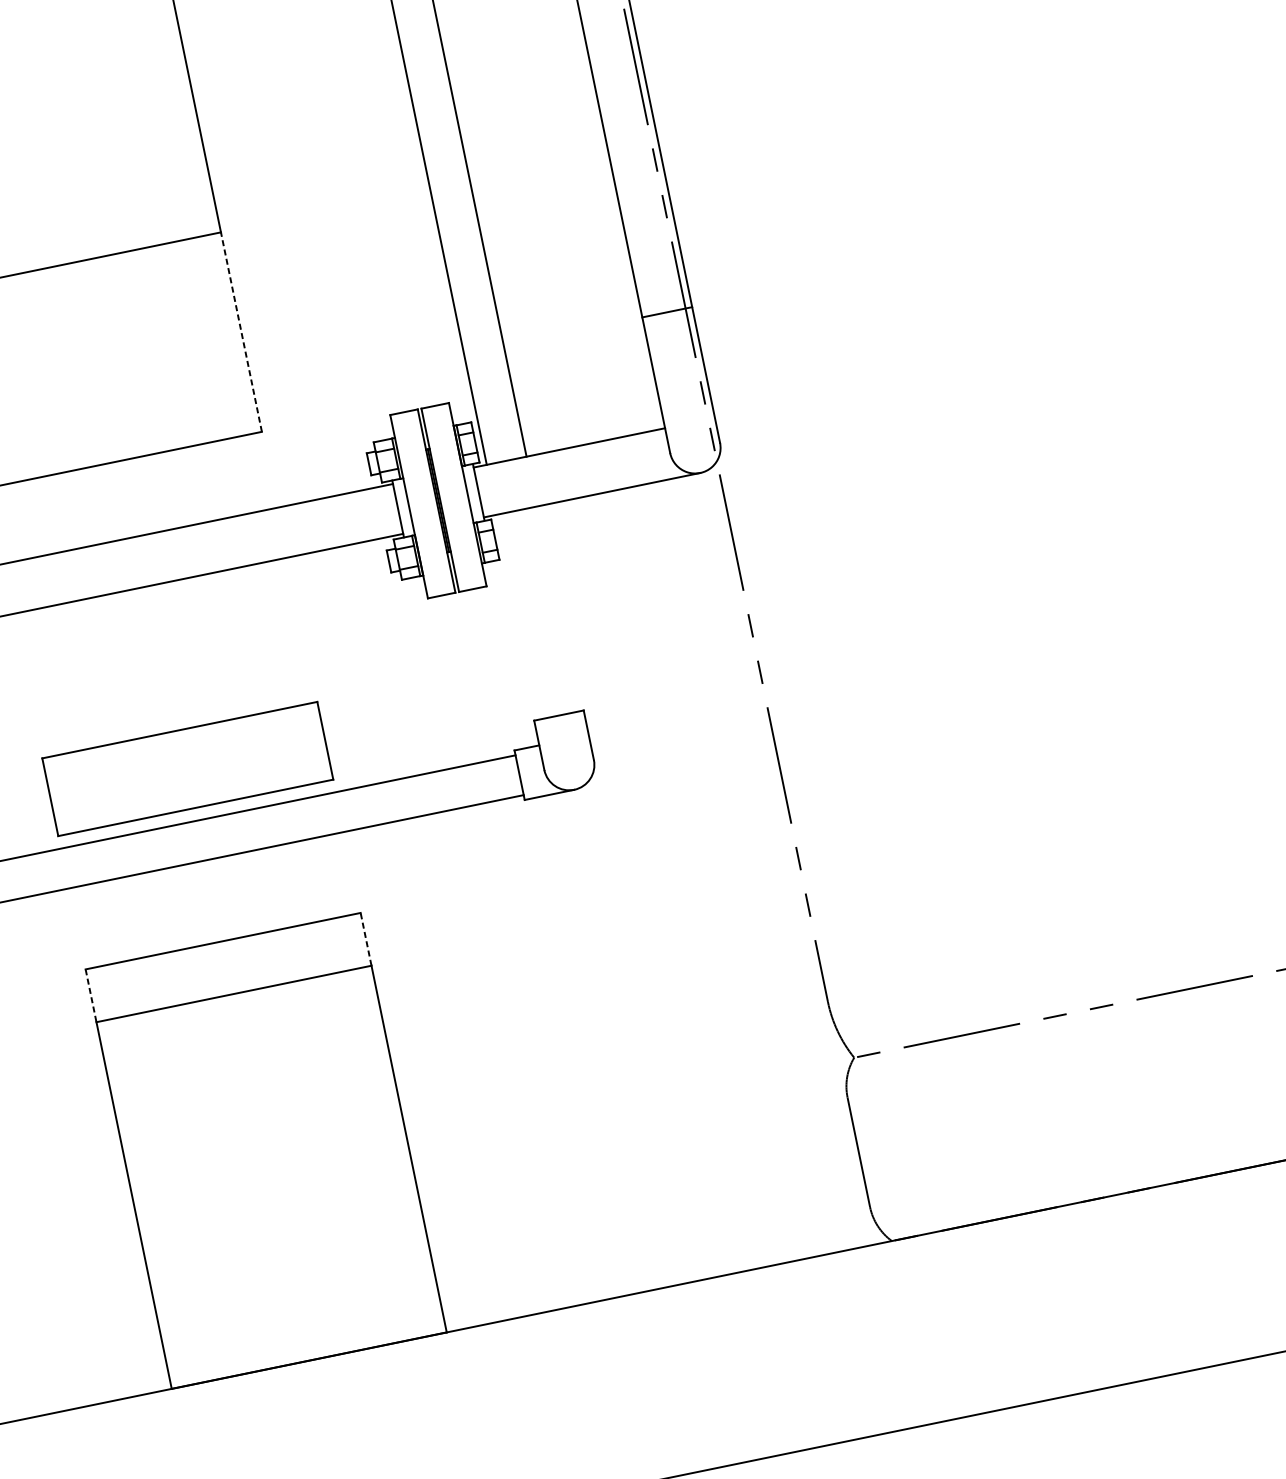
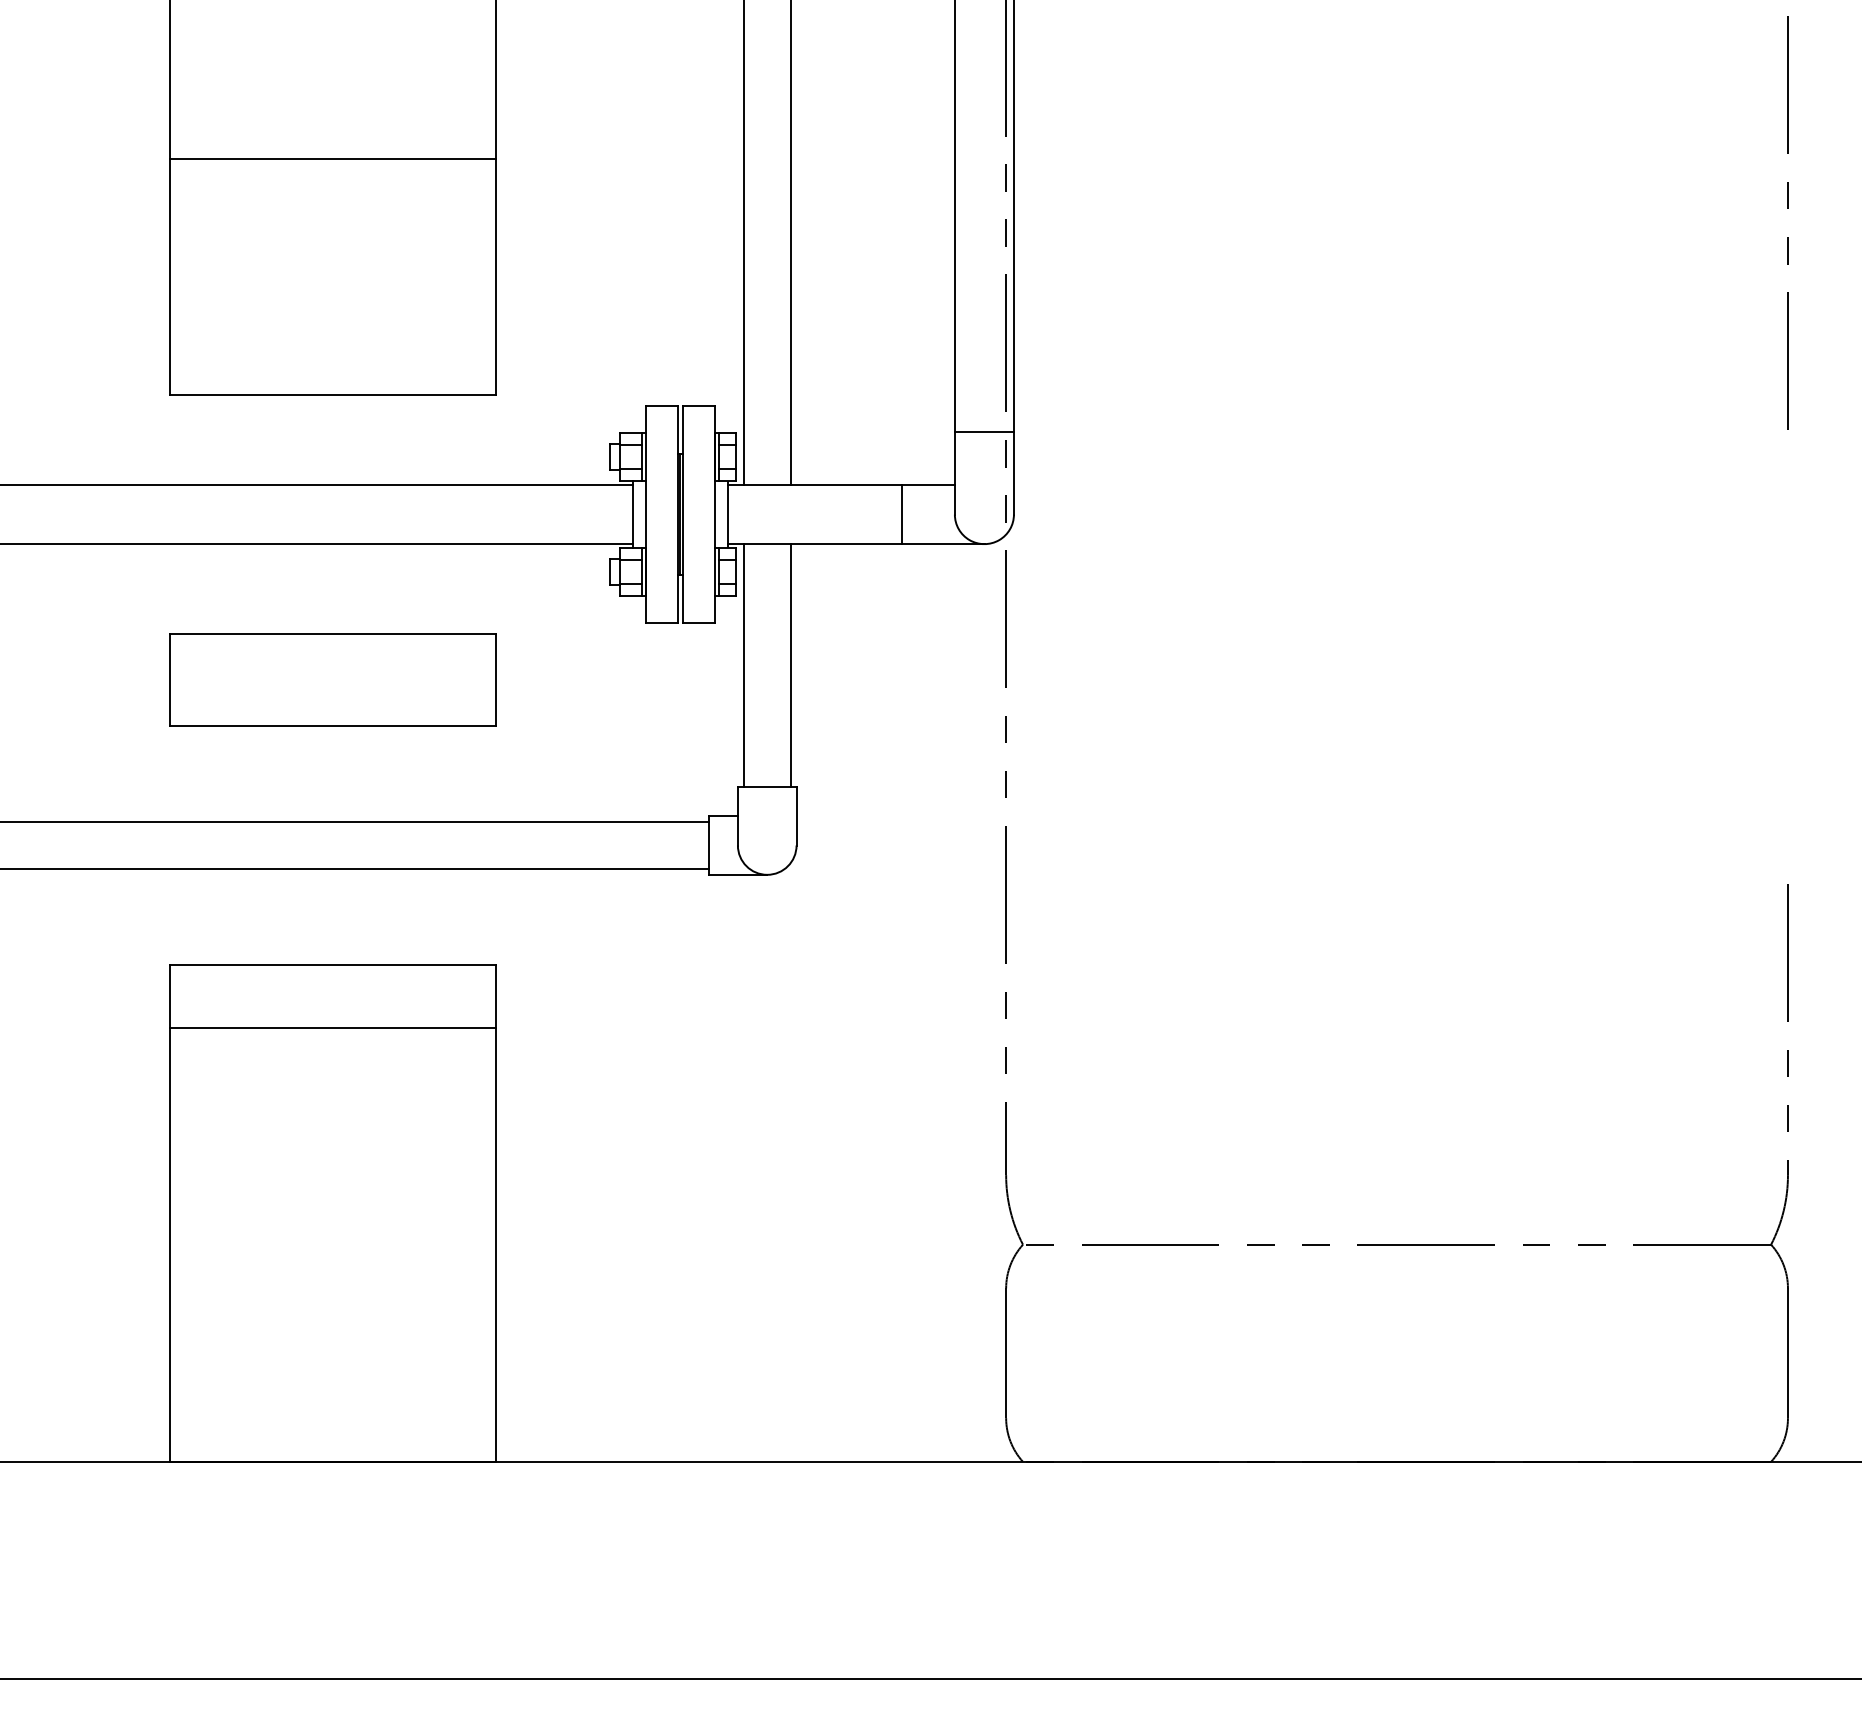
line: (666, 312) -> (983, 431), moved
line: (241, 331) -> (495, 276), dashed -> solid
line: (625, 462) -> (901, 514), added
line: (557, 609) -> (790, 665), added
line: (517, 617) -> (743, 665), added
part: (187, 768) -> (332, 679), moved
line: (365, 938) -> (495, 995), dashed -> solid
line: (91, 995) -> (170, 996), dashed -> solid

